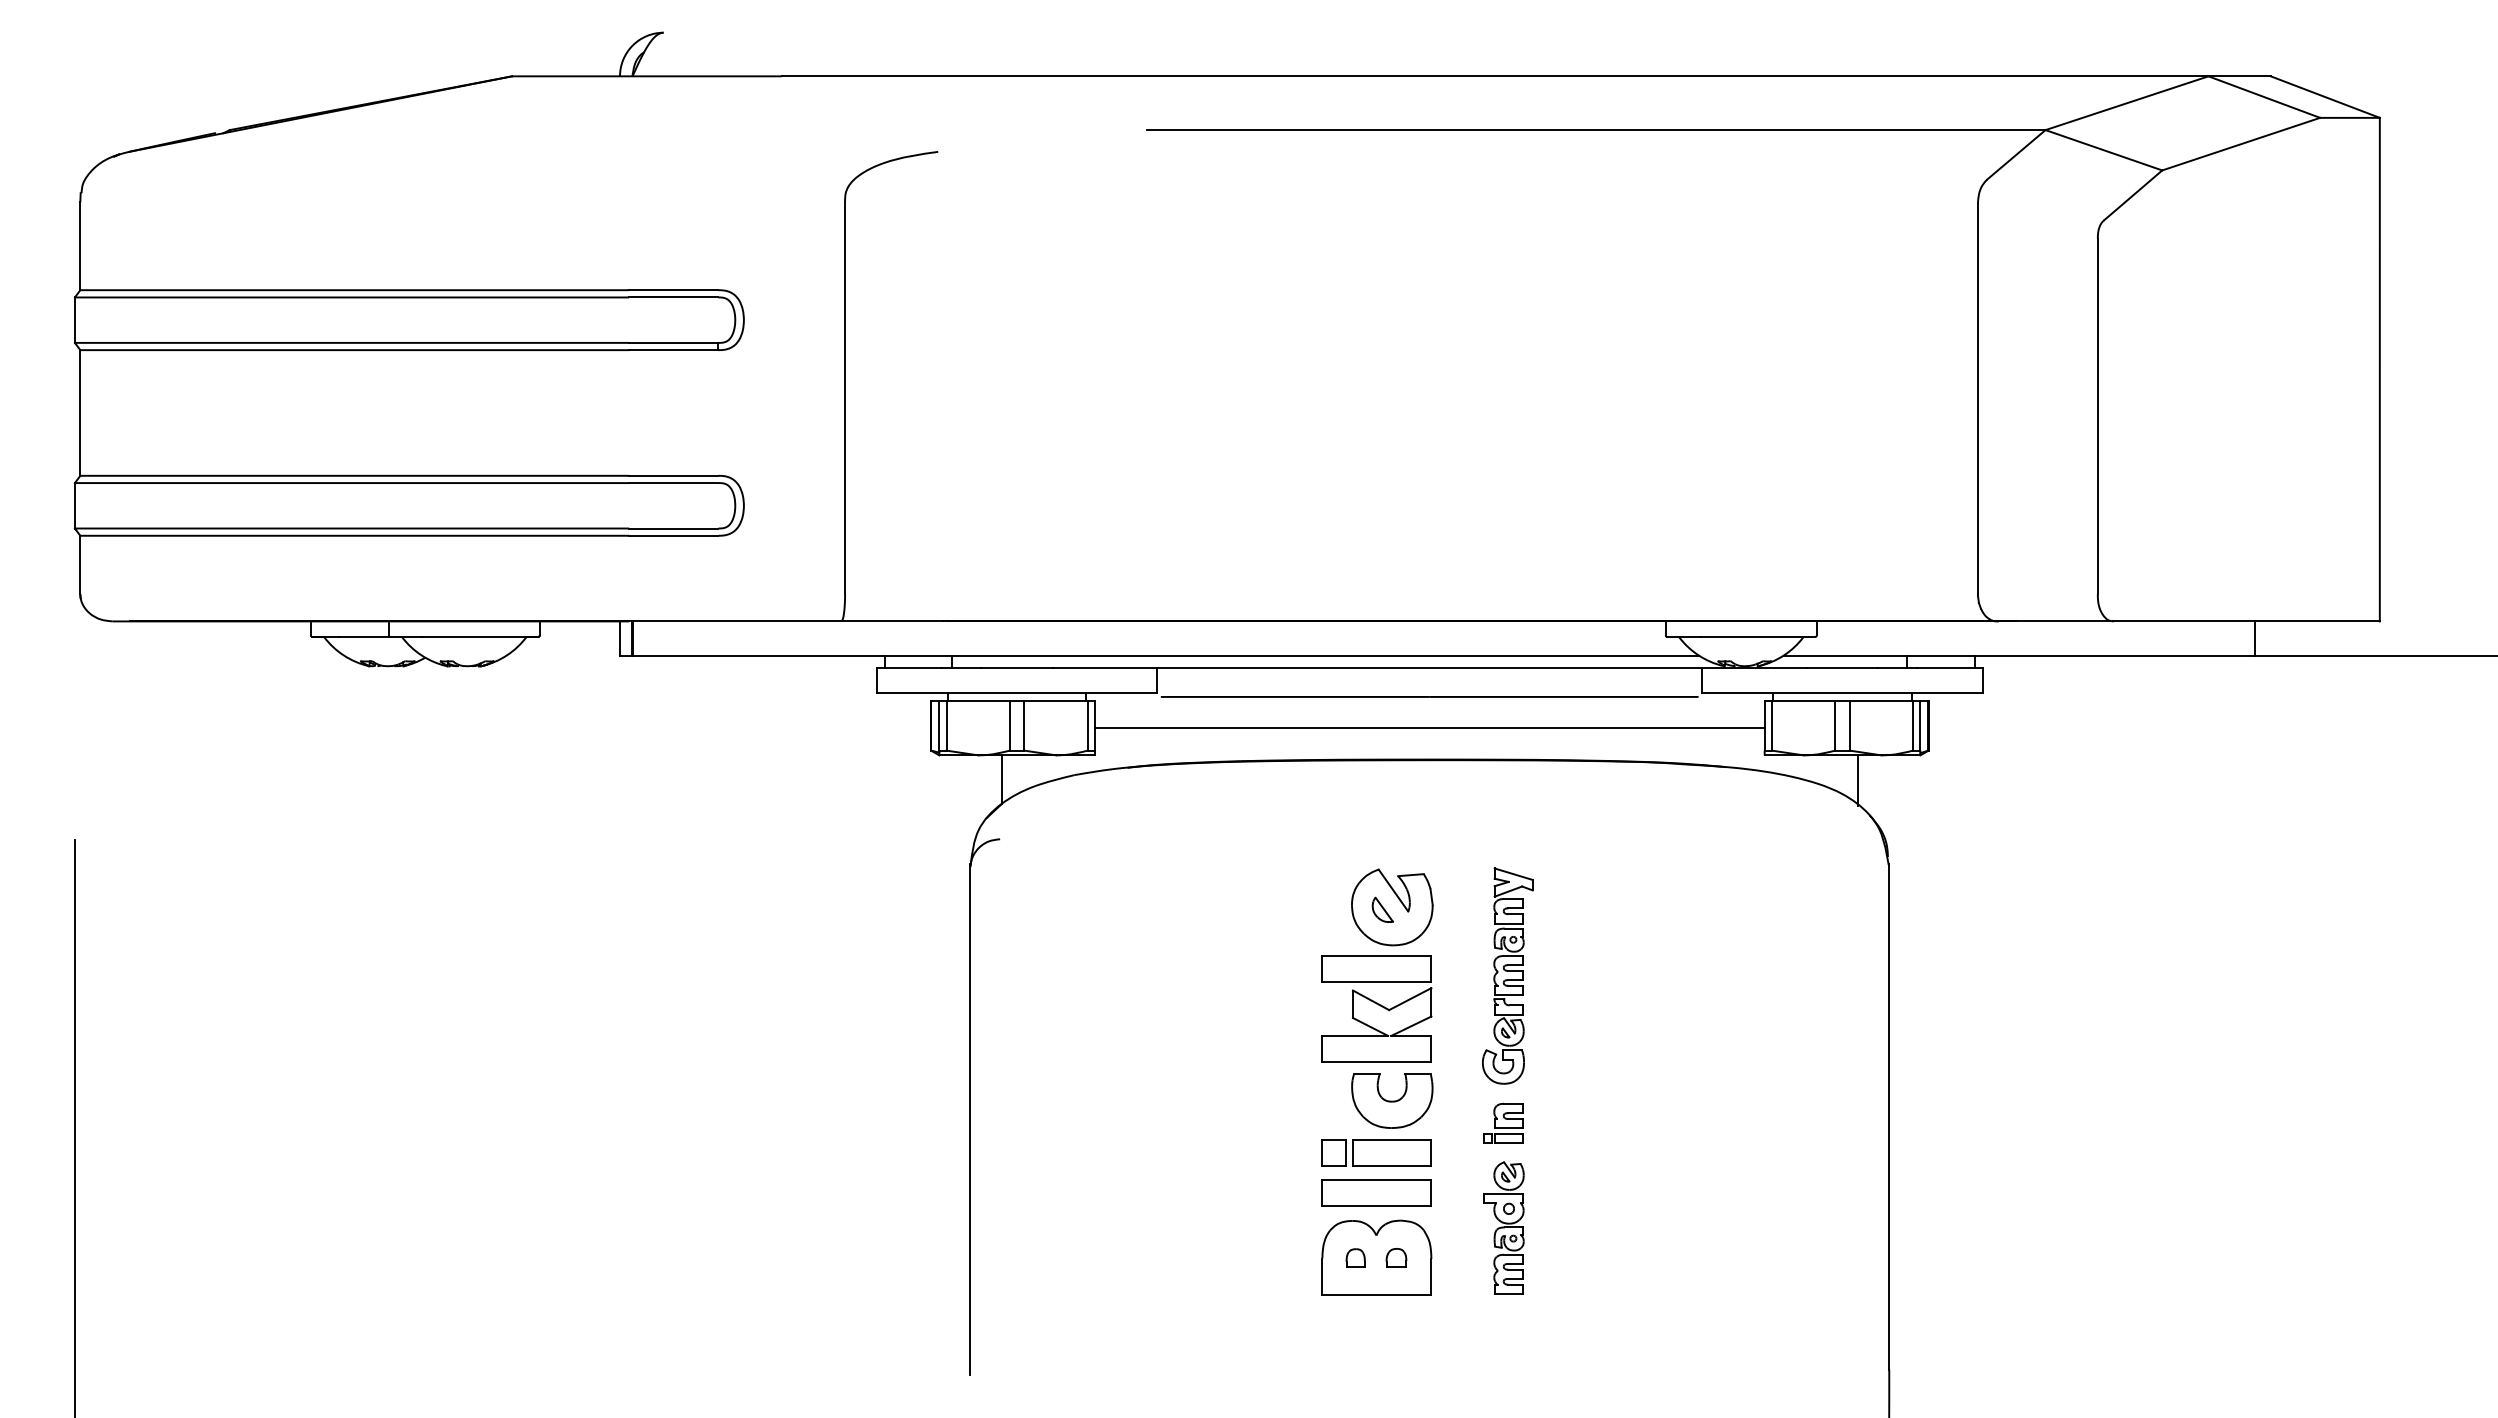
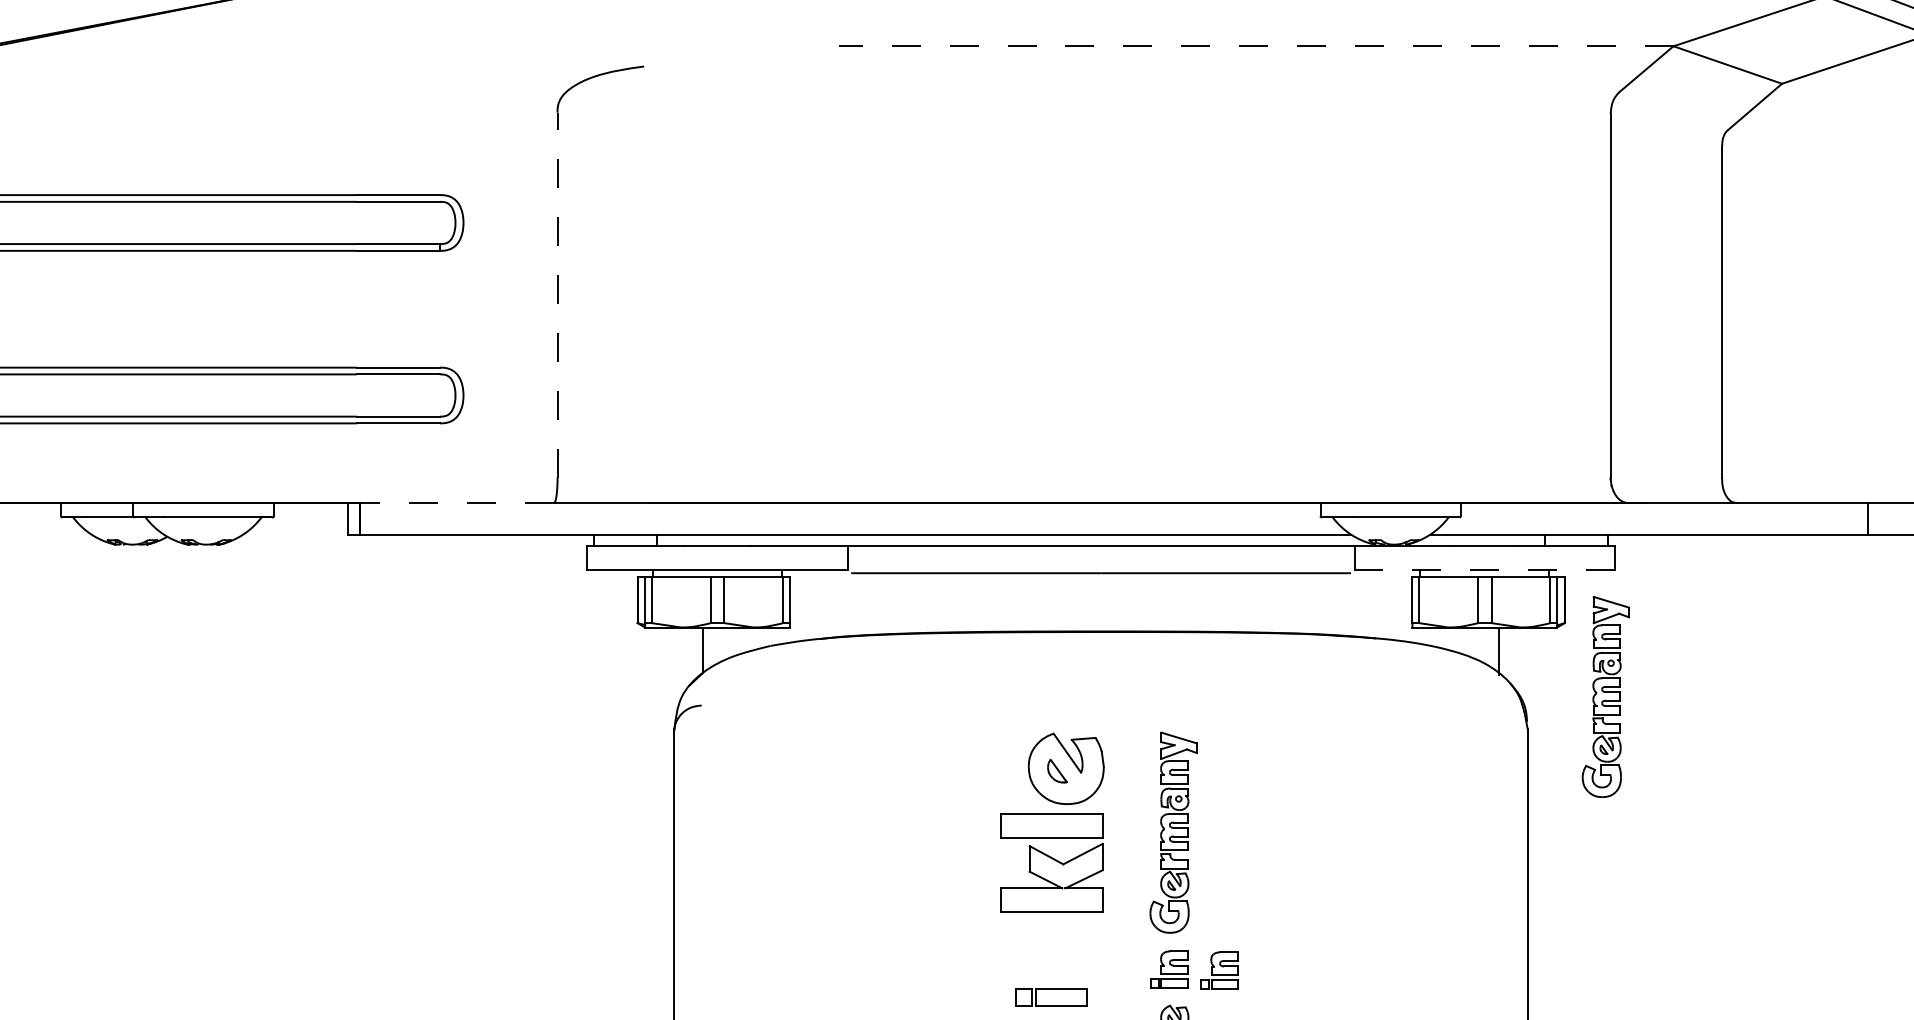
line: (1595, 130) -> (1255, 46), solid -> dashed
line: (845, 397) -> (557, 294), solid -> dashed
line: (734, 621) -> (454, 503), solid -> dashed
line: (1843, 693) -> (1485, 570), solid -> dashed
line: (1429, 728) -> (1100, 602), removed
part: (1972, 829) -> (1605, 696), added
part: (1392, 1100) -> (1066, 948), removed
part: (1557, 1123) -> (1219, 969), added
part: (1376, 1152) -> (1051, 996), size x0.7

